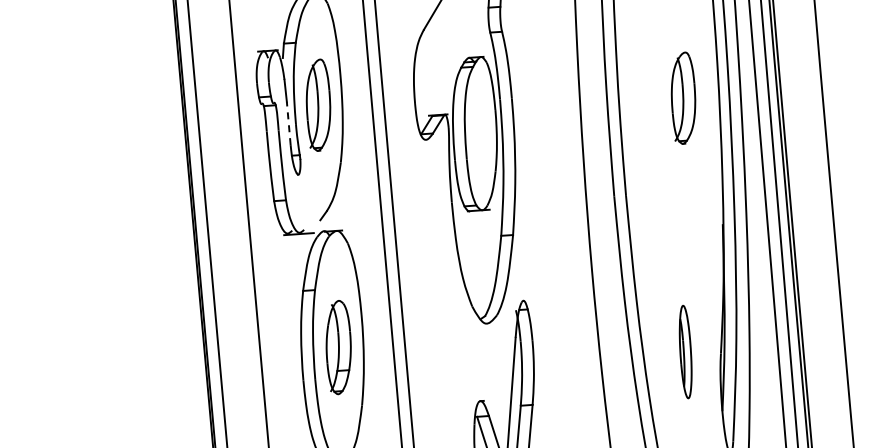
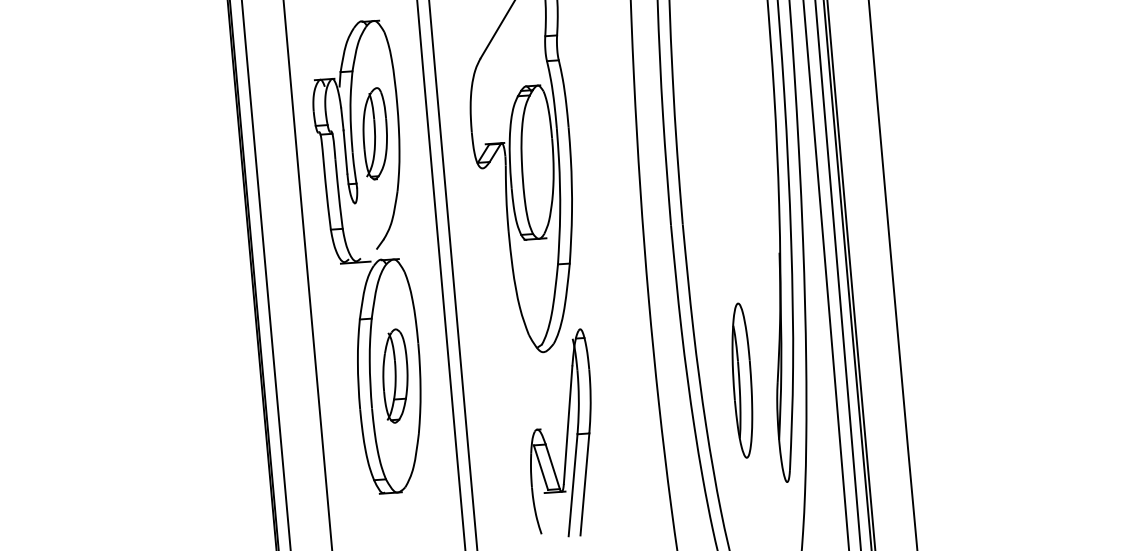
part: (682, 97) -> (739, 126), removed
line: (288, 123) -> (345, 152), dashed -> solid
part: (685, 351) -> (742, 380), size x1.67

